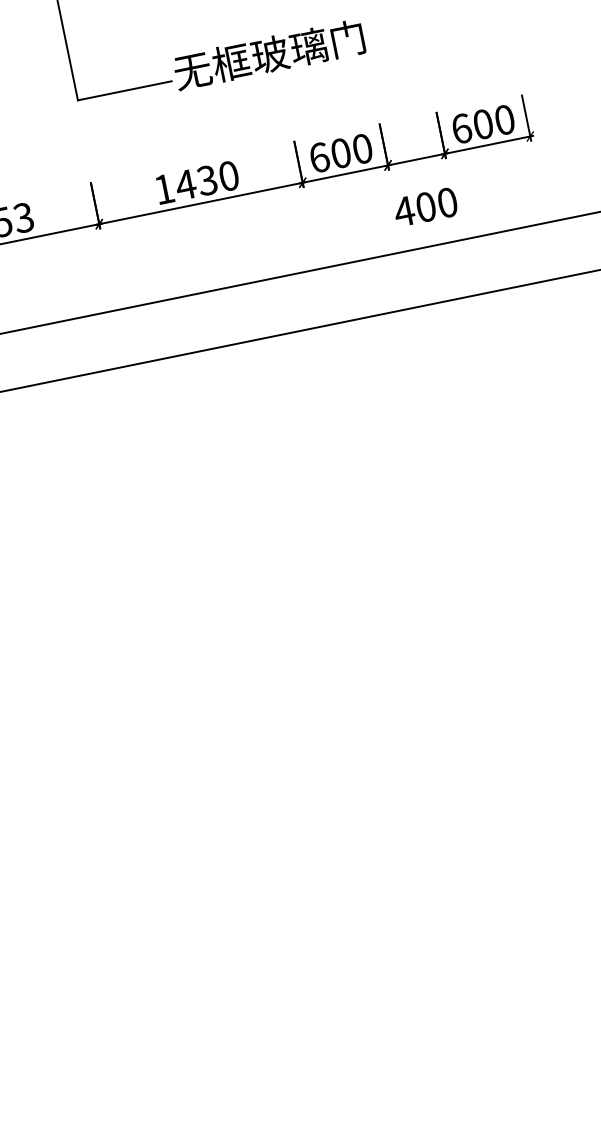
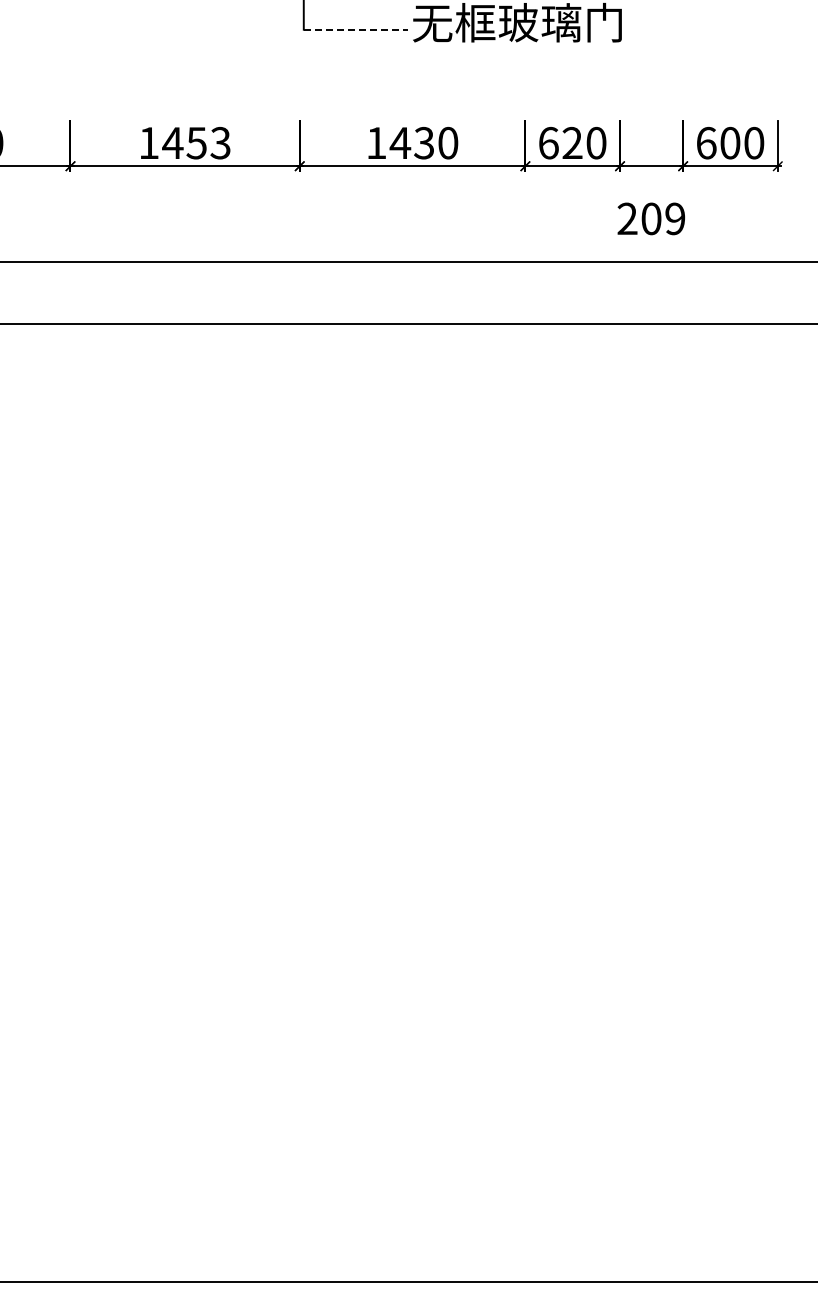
line: (124, 90) -> (355, 29), solid -> dashed
text: (341, 153) -> (572, 143), 600 -> 620
text: (425, 206) -> (650, 218), 400 -> 209

